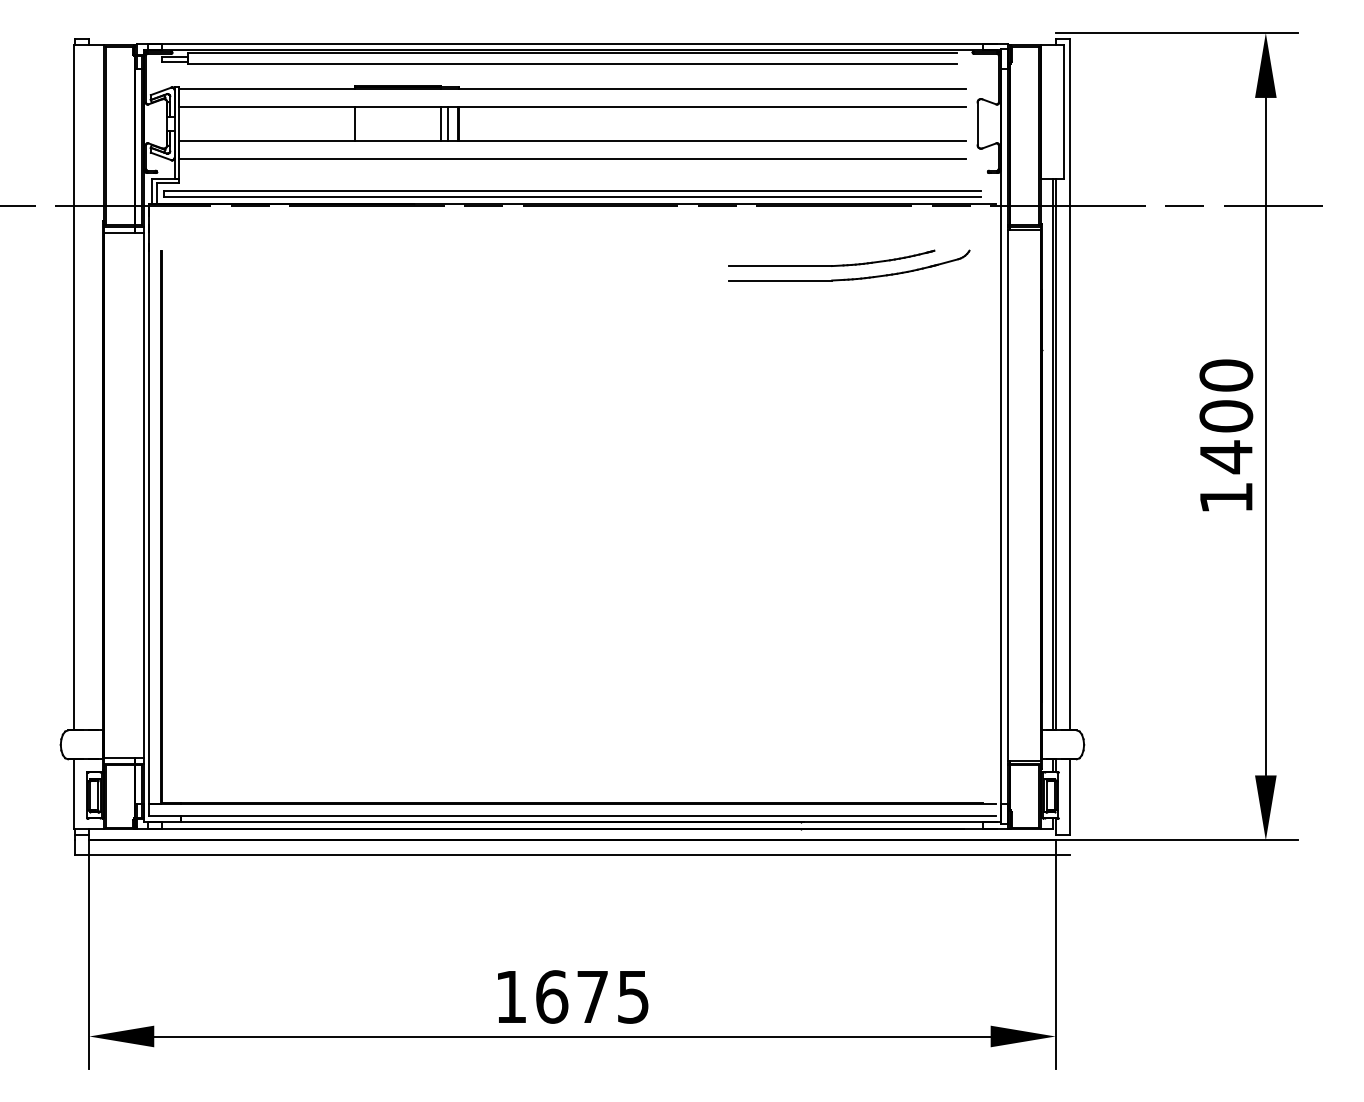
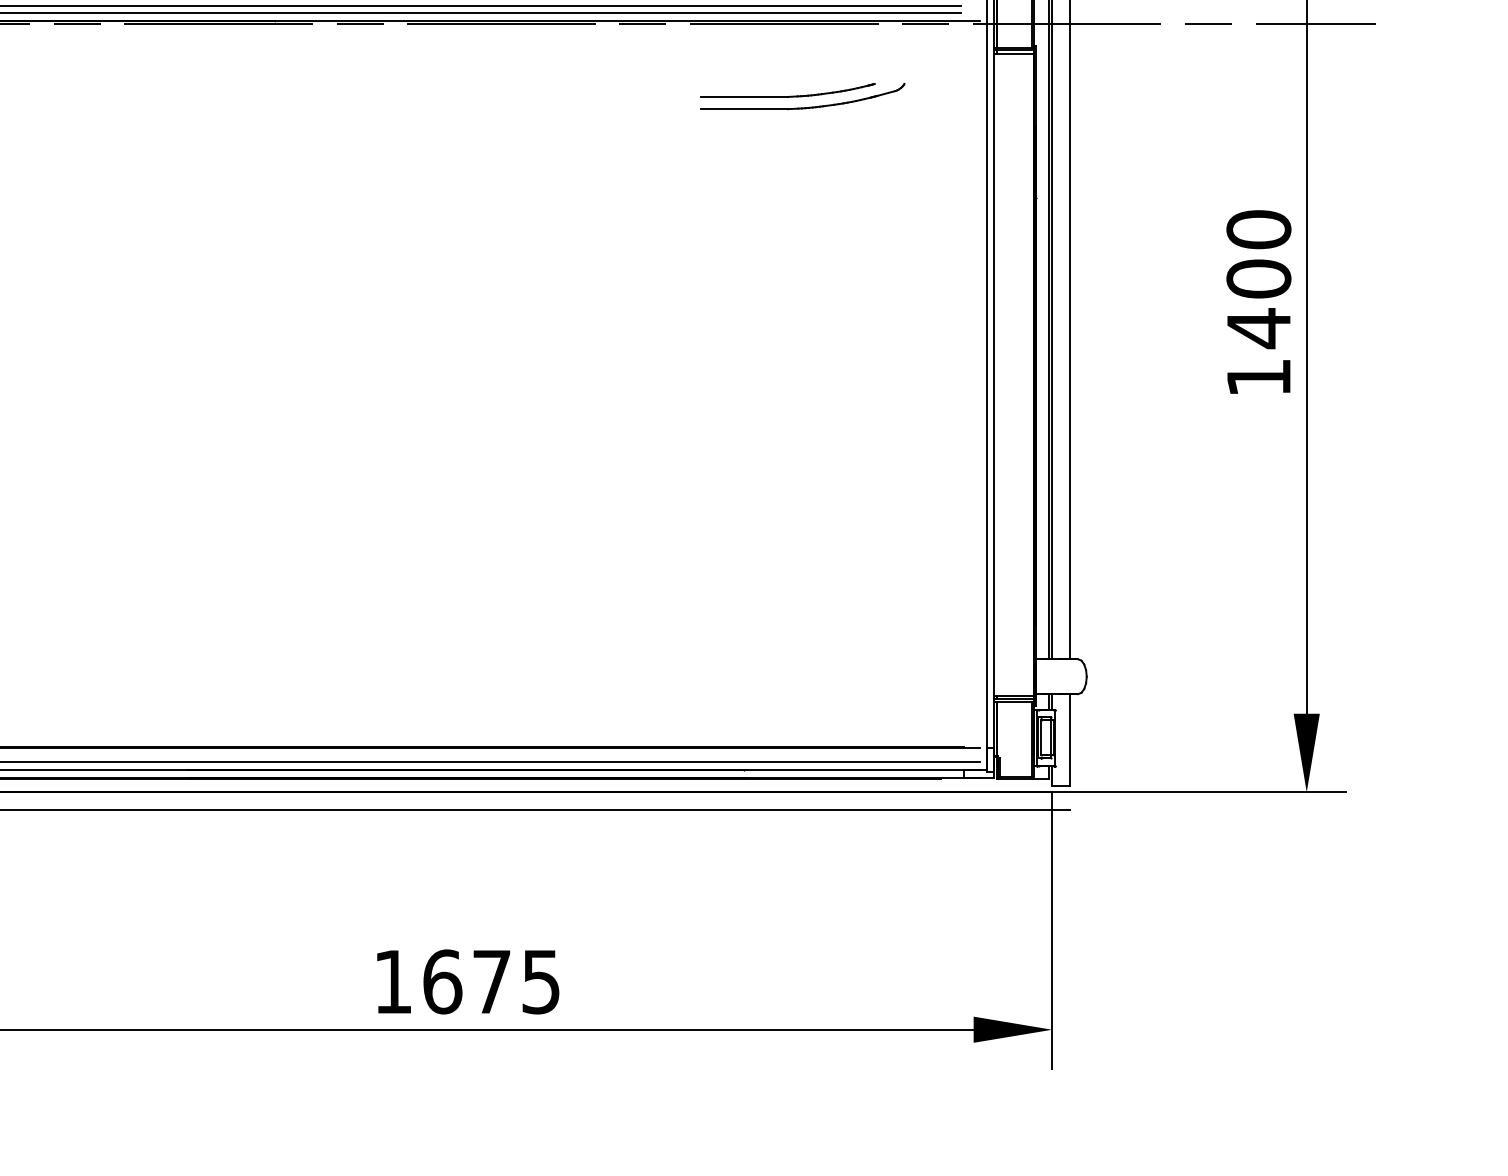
part: (849, 265) -> (802, 96), size x0.7

